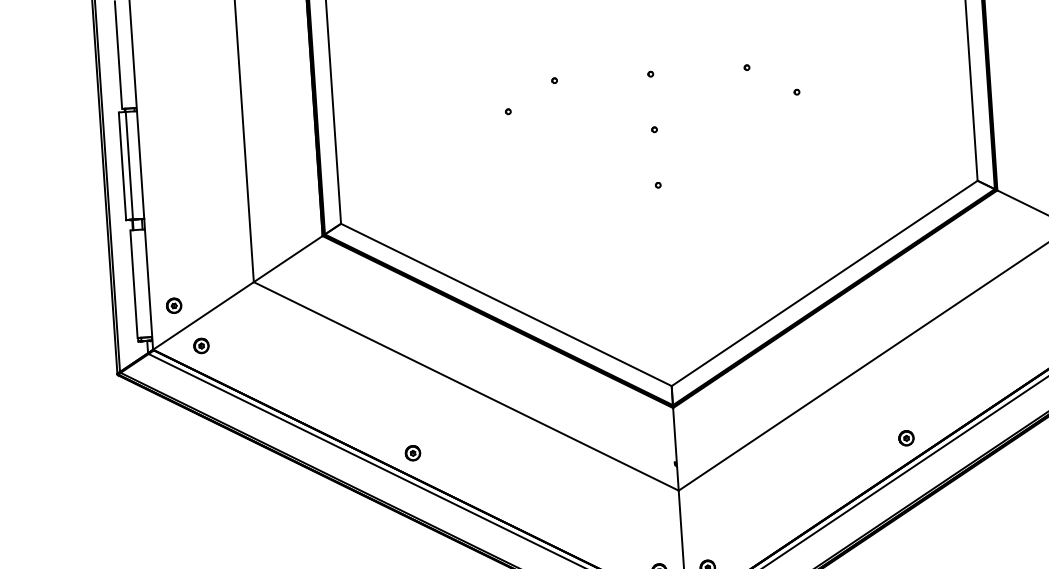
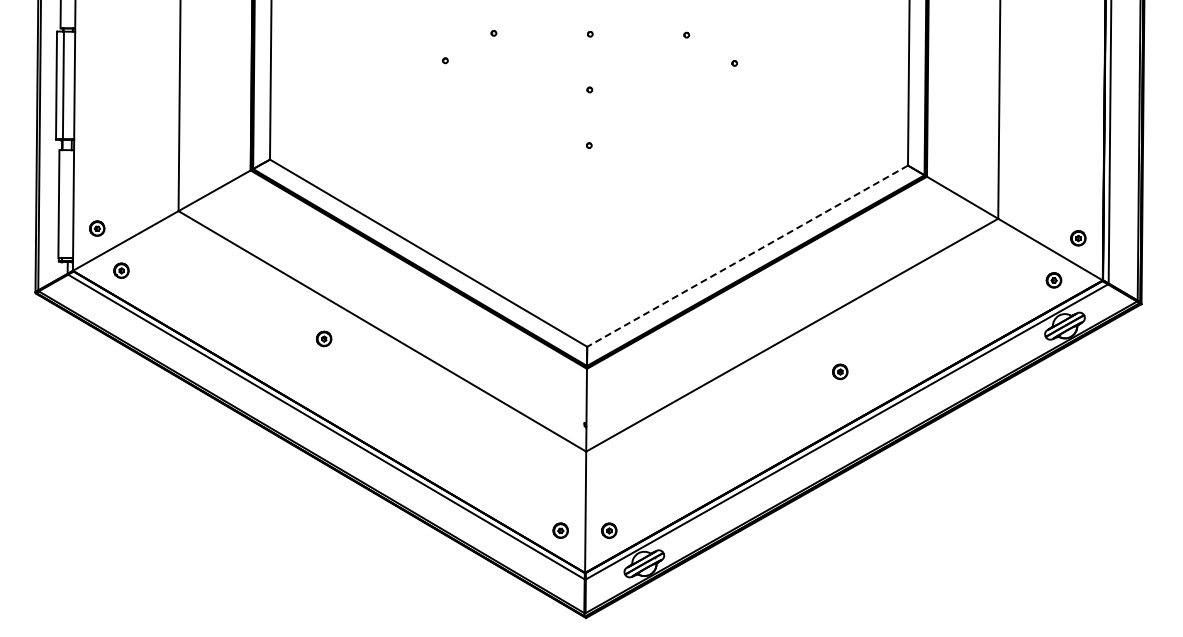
line: (824, 283) -> (747, 256), solid -> dashed
part: (906, 437) -> (840, 371), moved
part: (413, 452) -> (324, 338), moved

